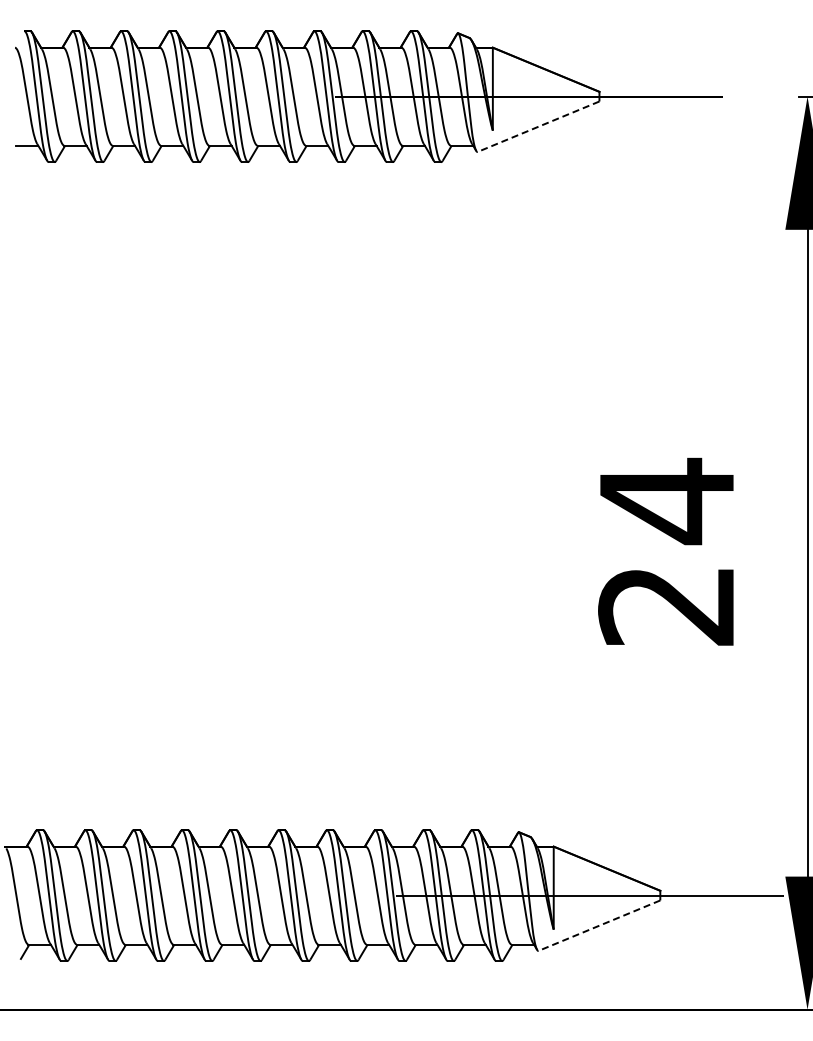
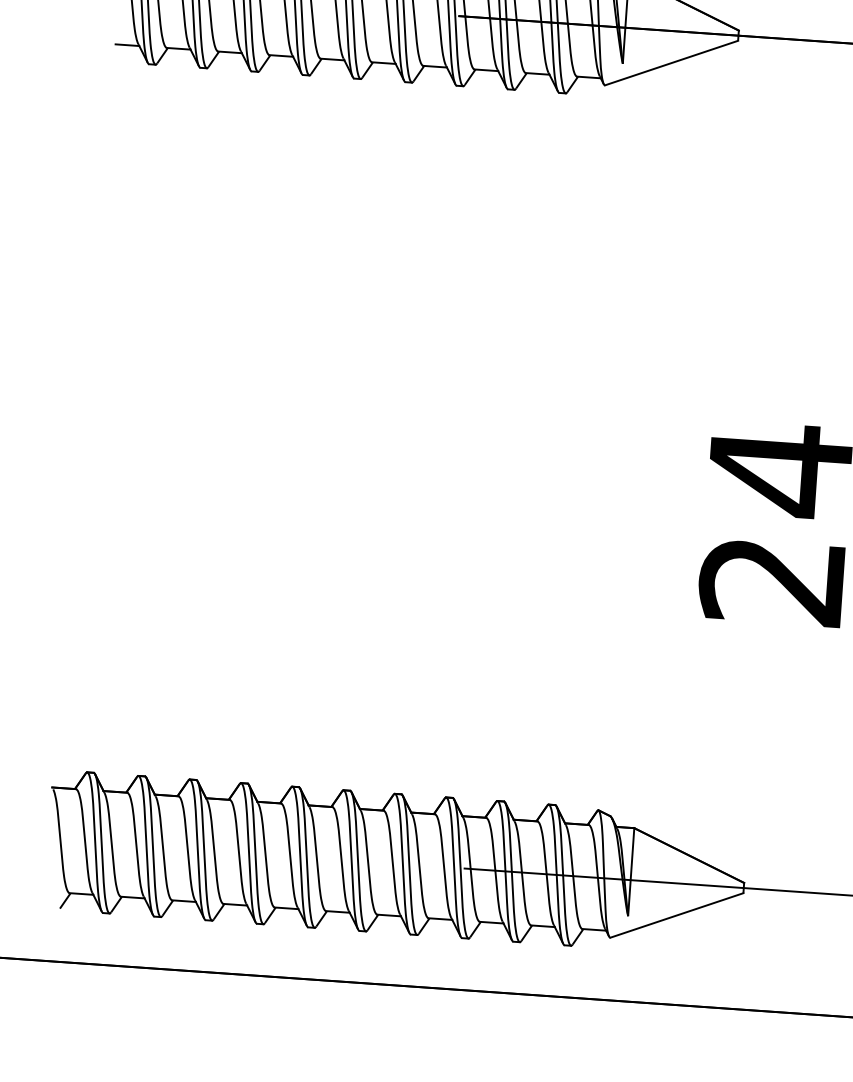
line: (538, 126) -> (671, 62), dashed -> solid
line: (599, 925) -> (677, 915), dashed -> solid

